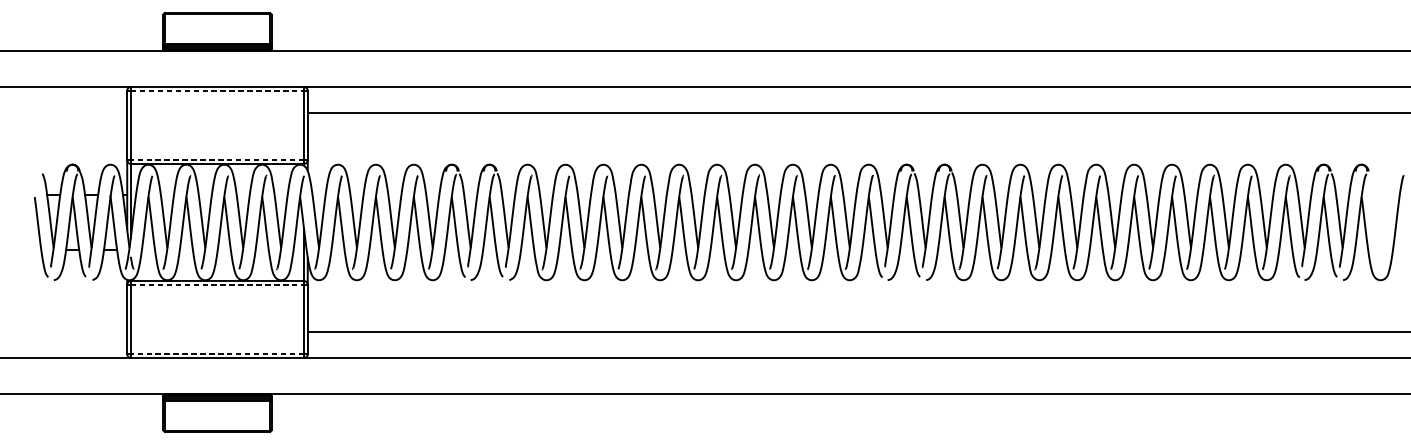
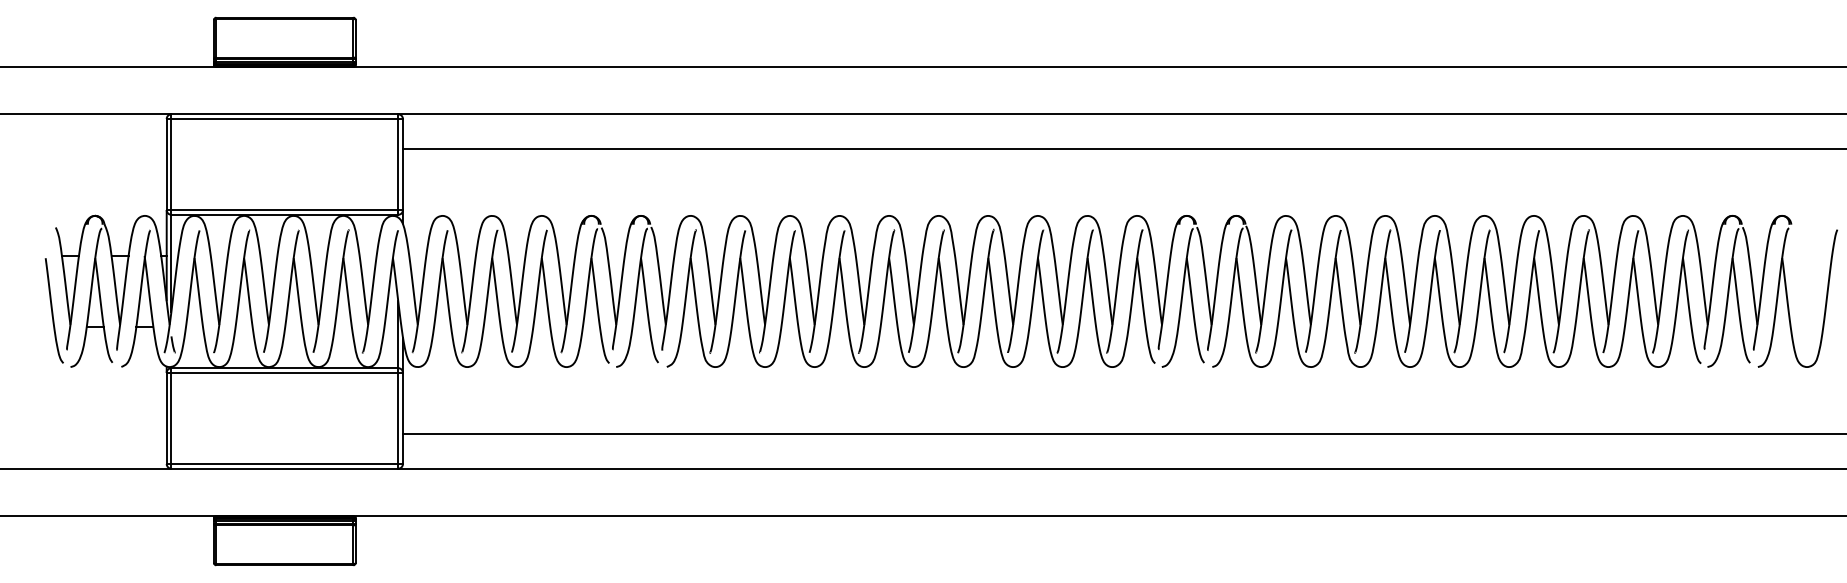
line: (218, 91) -> (285, 119), dashed -> solid
line: (217, 160) -> (284, 210), dashed -> solid
line: (218, 284) -> (285, 372), dashed -> solid
line: (217, 353) -> (284, 463), dashed -> solid

